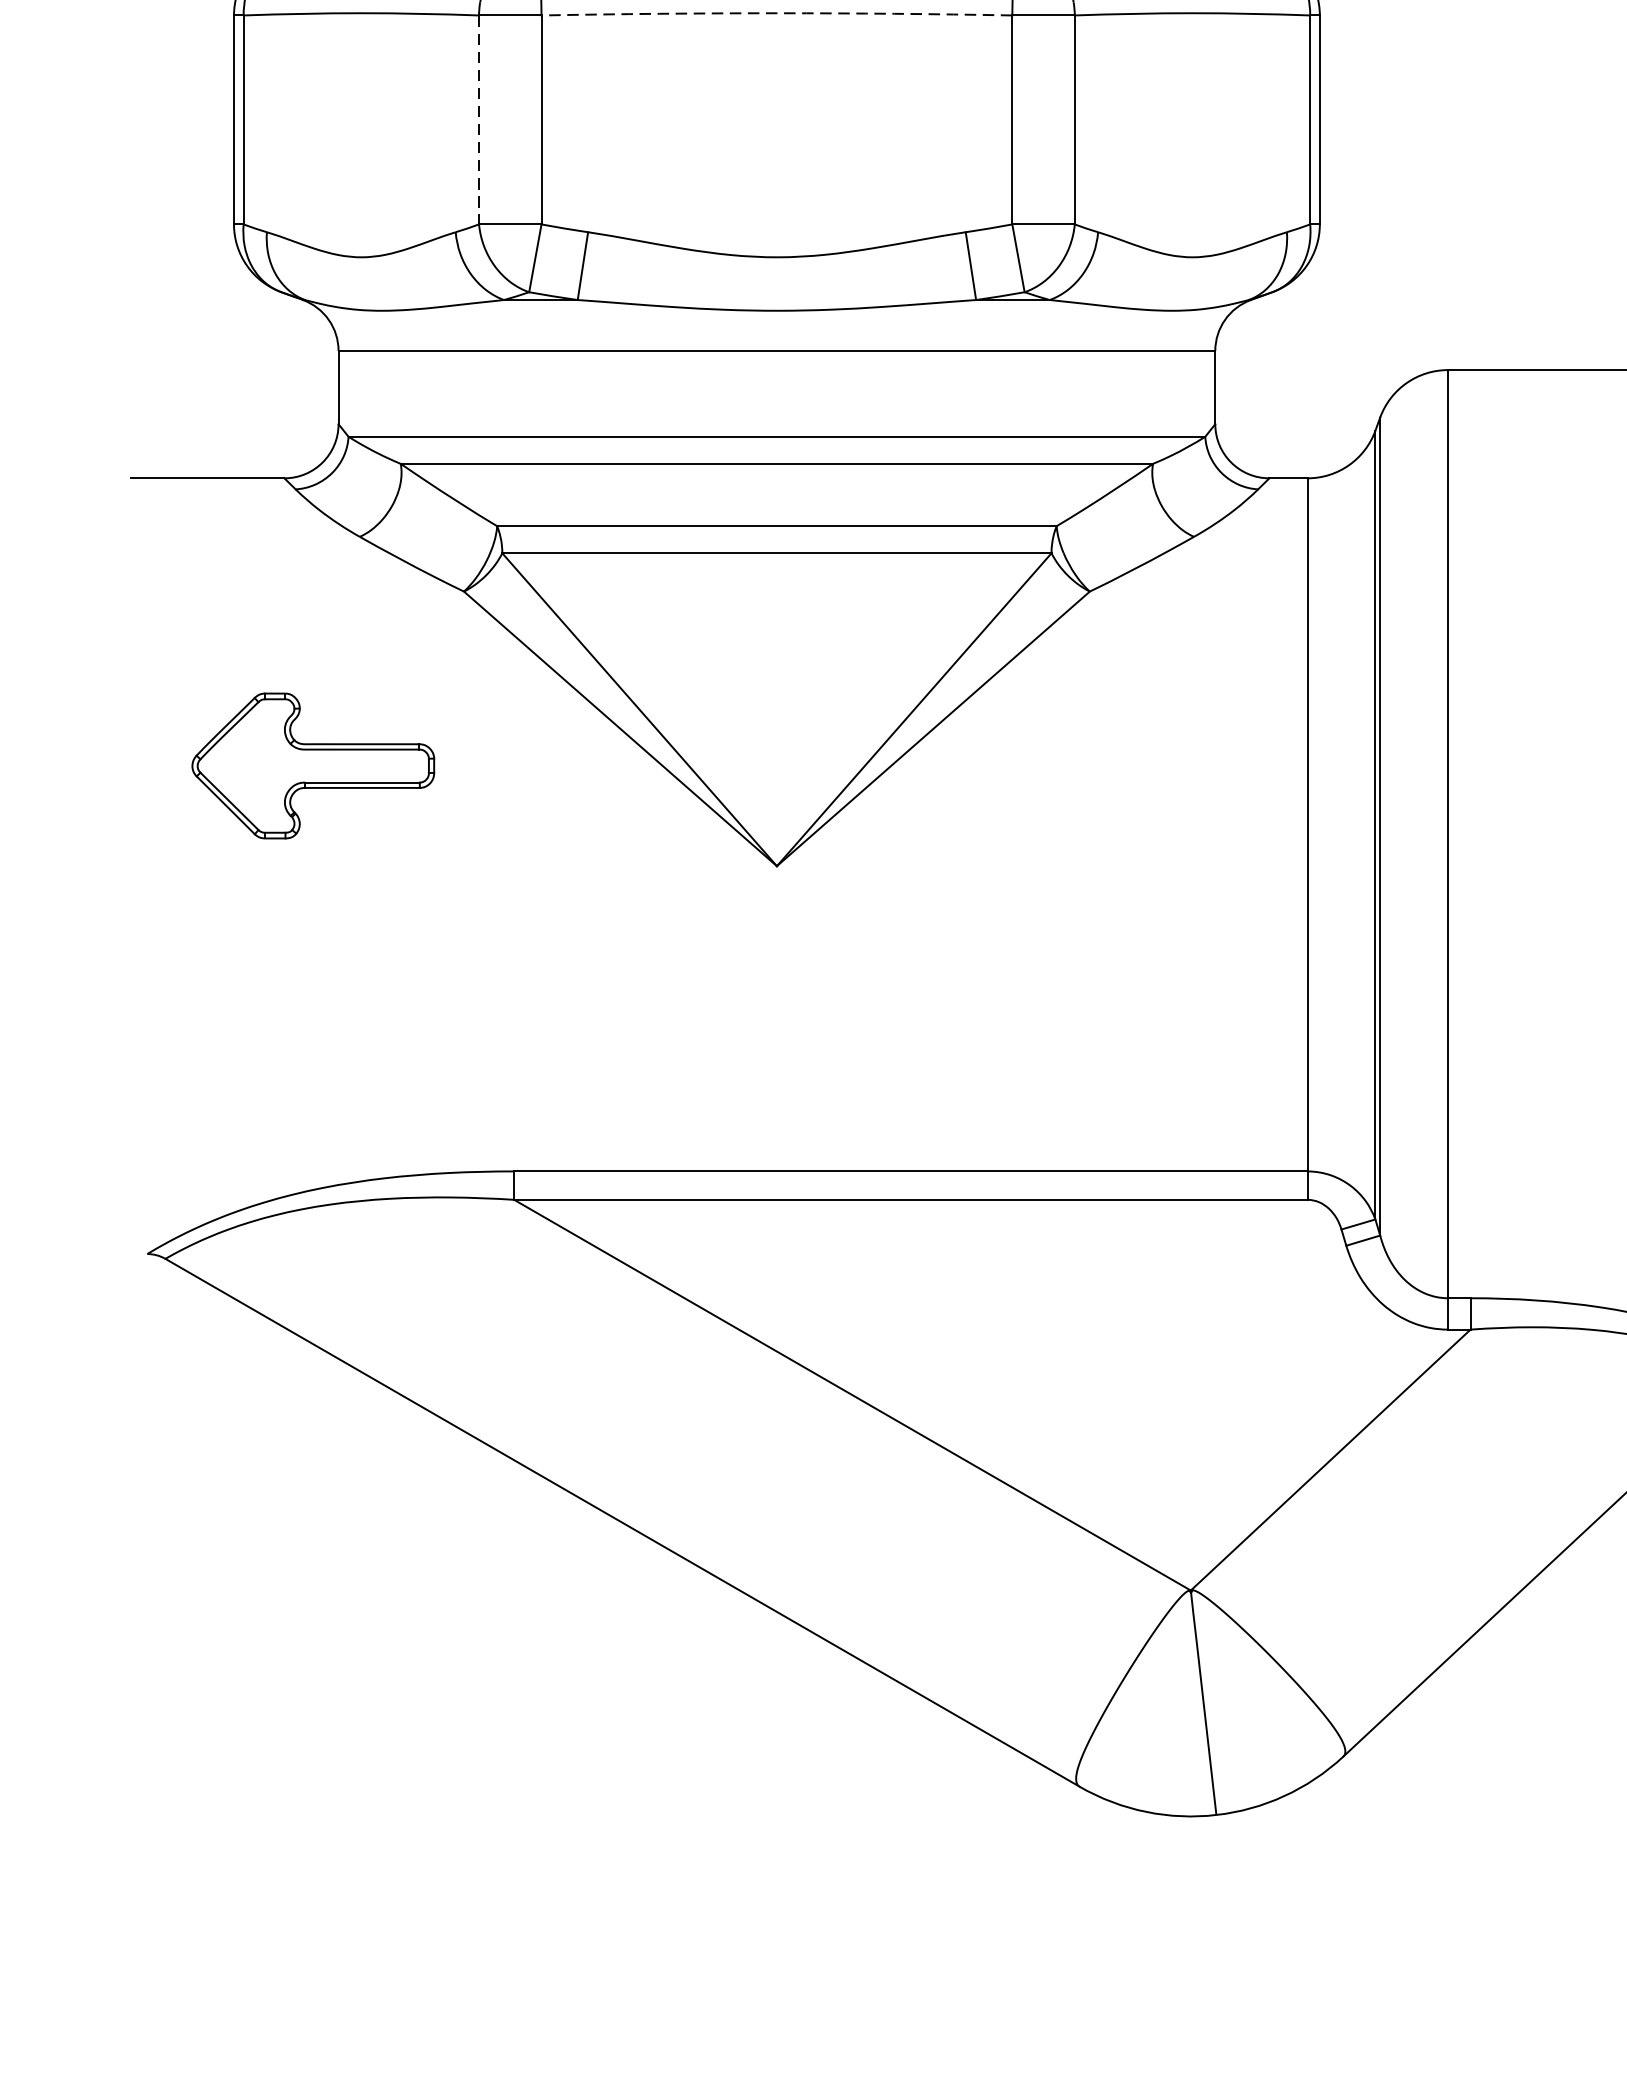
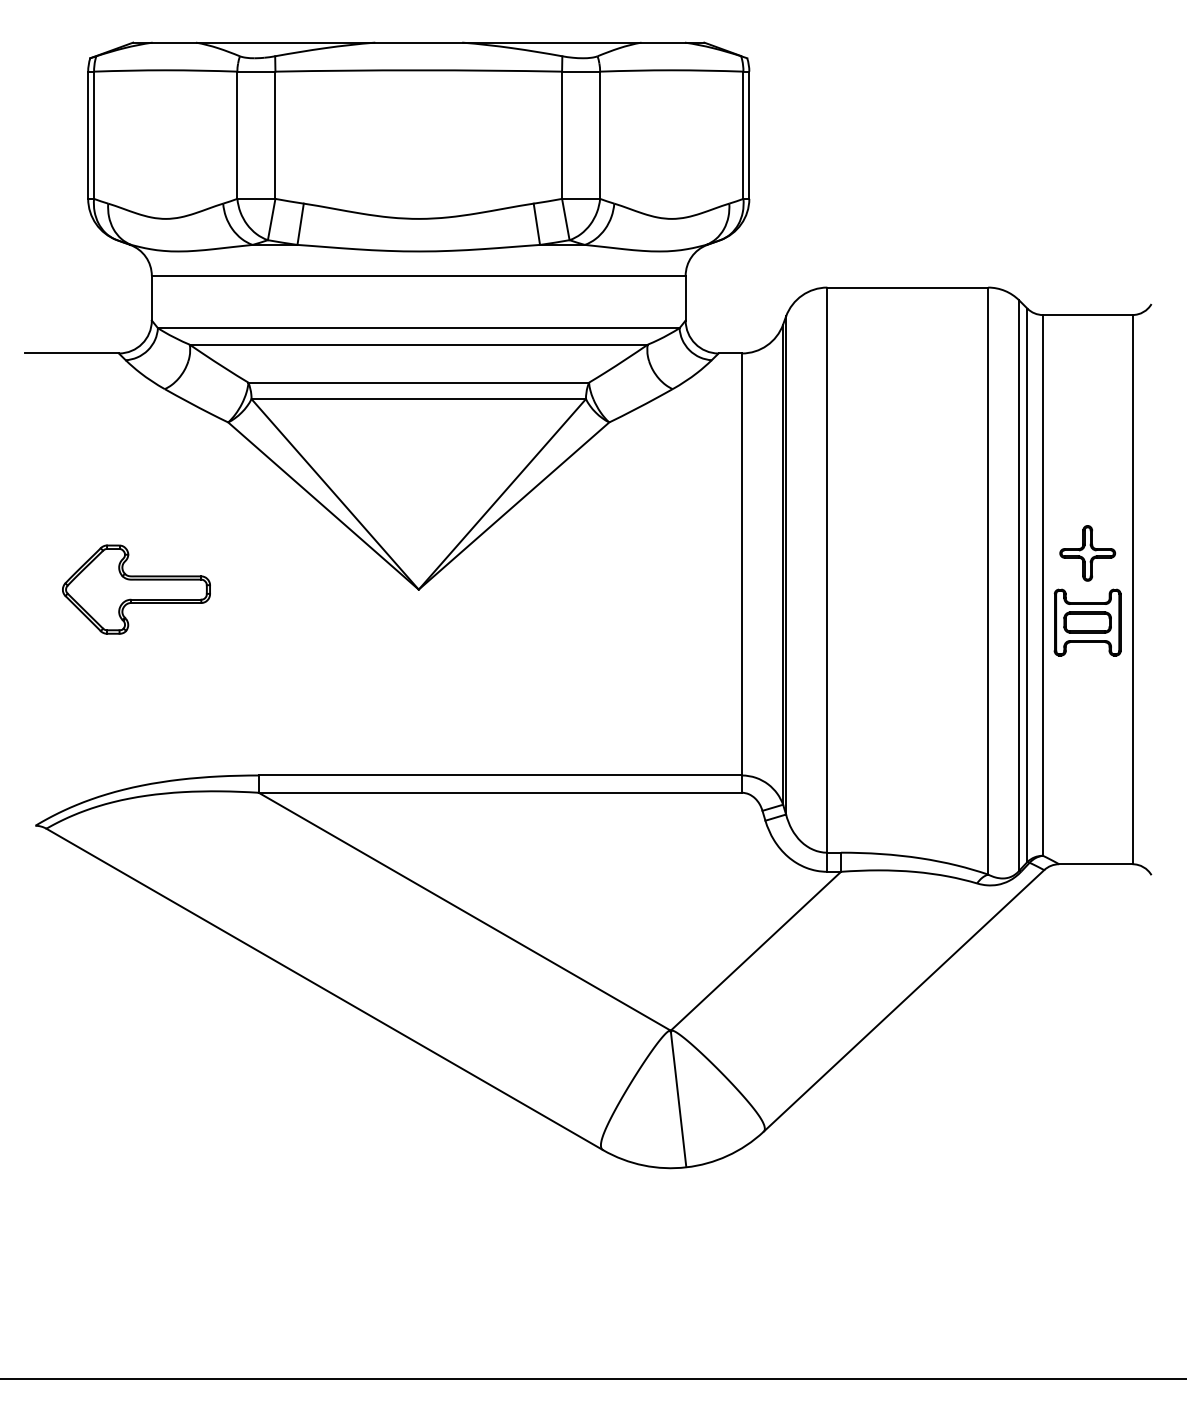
arc: (776, 13) -> (418, 70), dashed -> solid
line: (479, 120) -> (237, 135), dashed -> solid
part: (313, 765) -> (136, 589), moved

